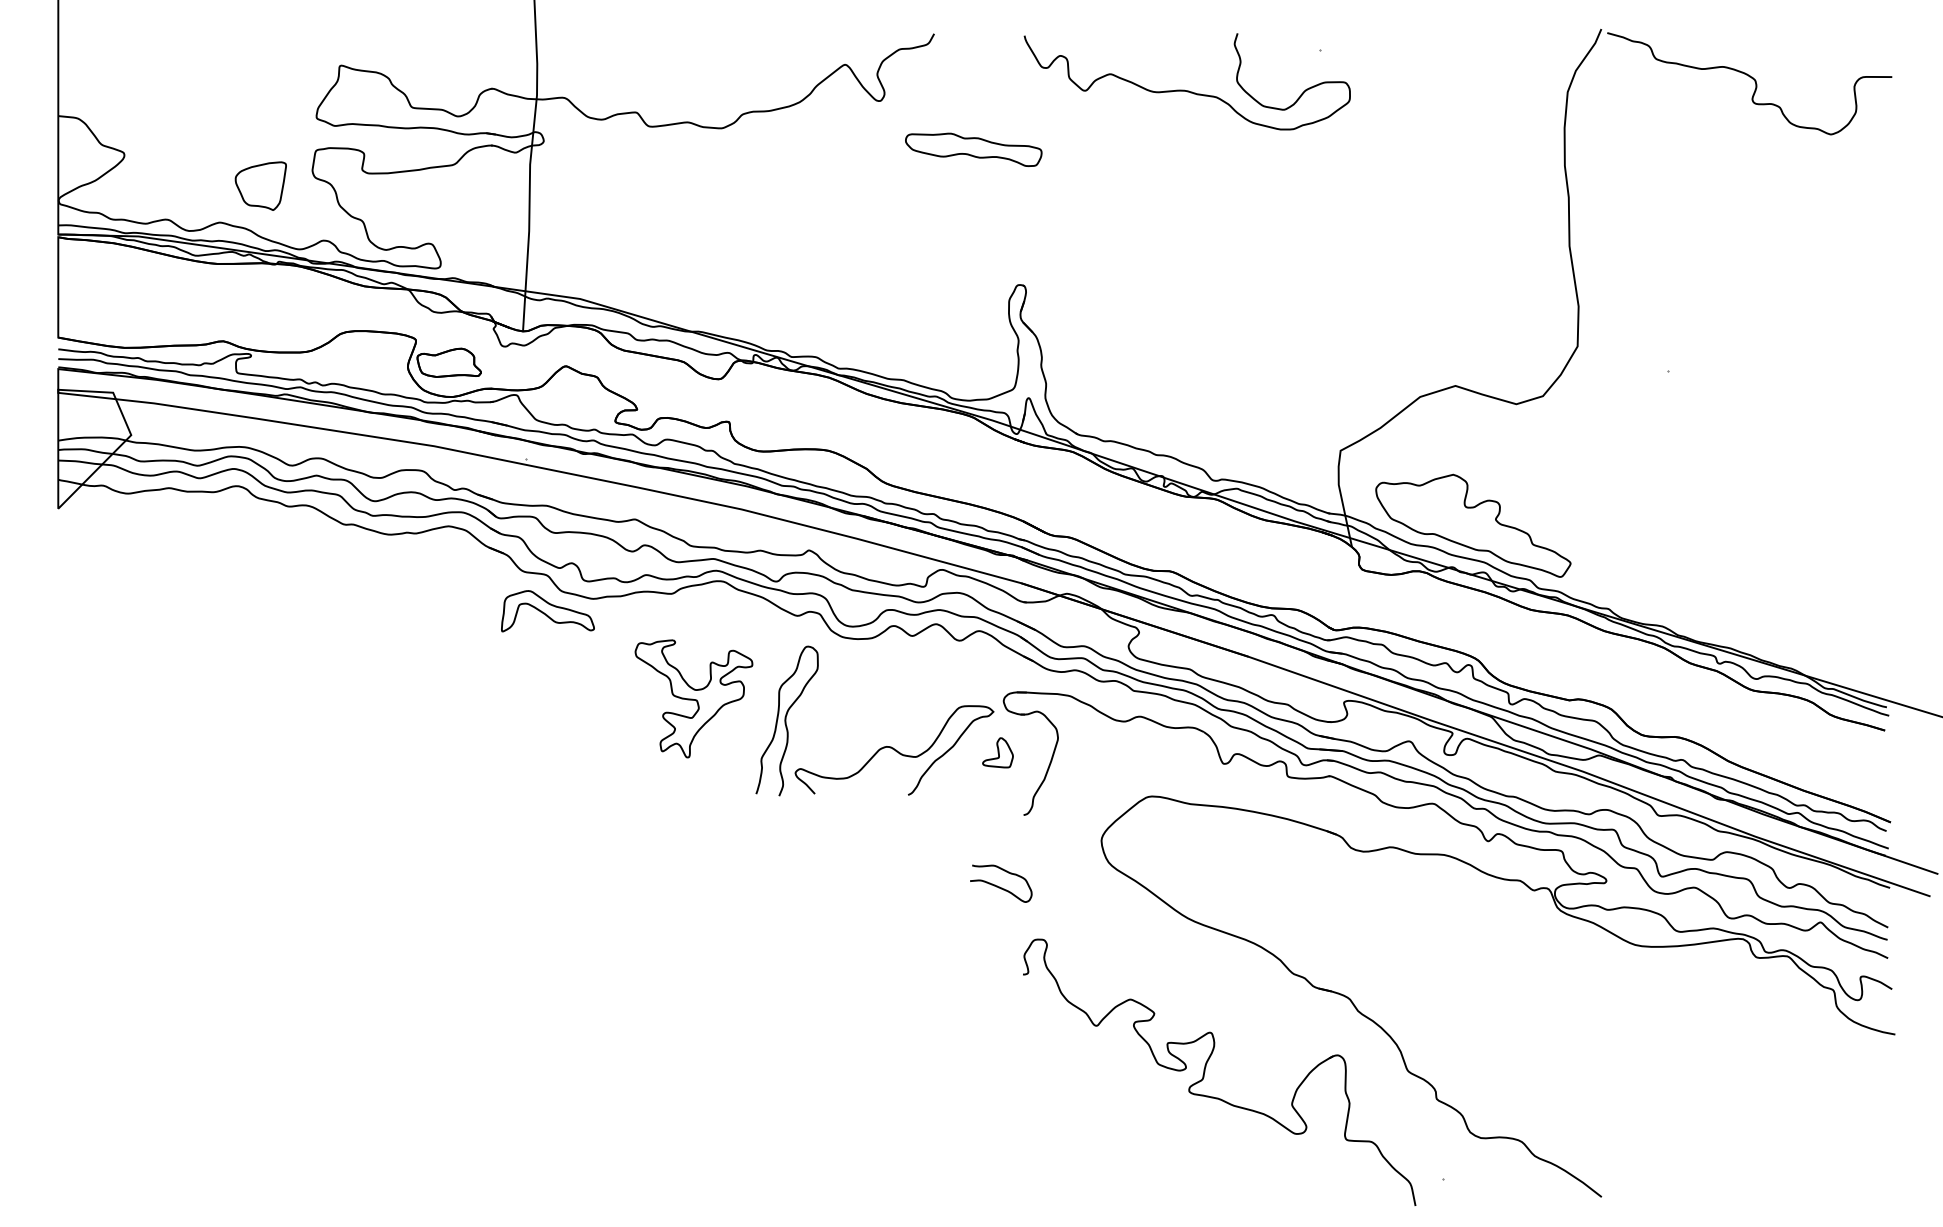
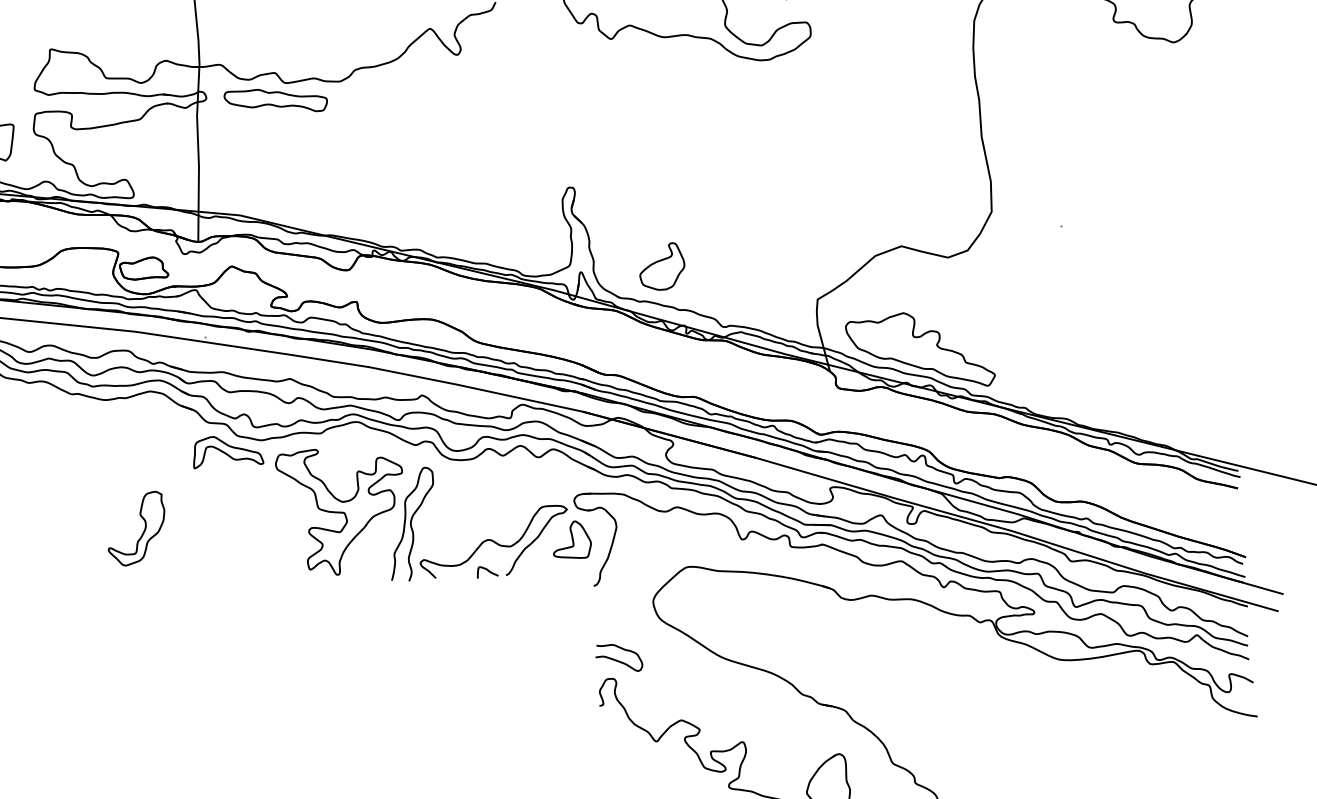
part: (973, 149) -> (275, 100), moved
part: (1136, 396) -> (662, 266), added
part: (693, 698) -> (340, 511), size x1.43
part: (429, 712) -> (143, 532), added
part: (997, 752) -> (571, 539), size x1.67
curve: (884, 788) -> (488, 571), added
curve: (999, 886) -> (617, 660), moved

